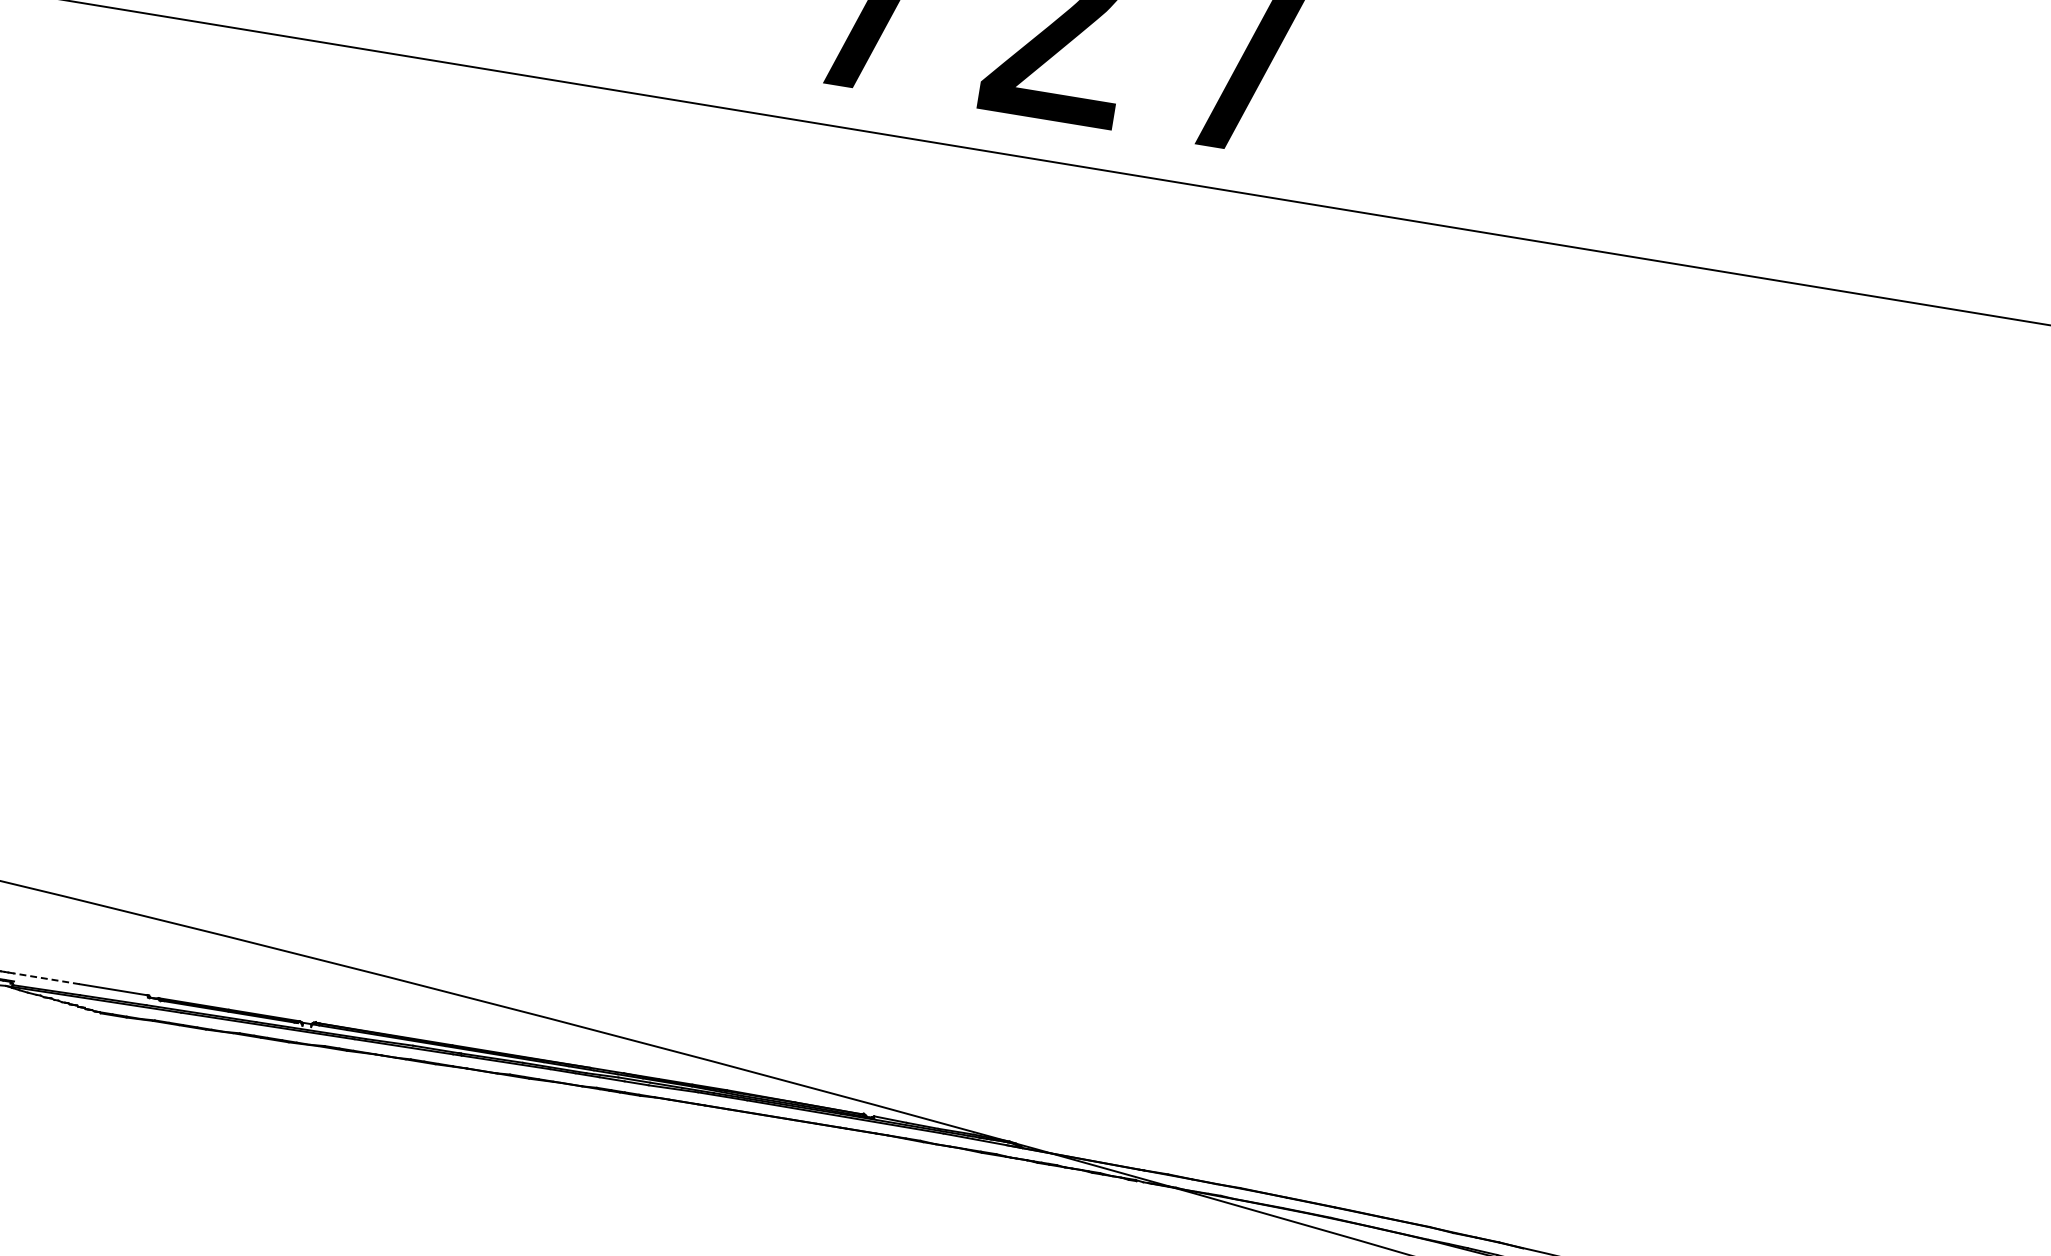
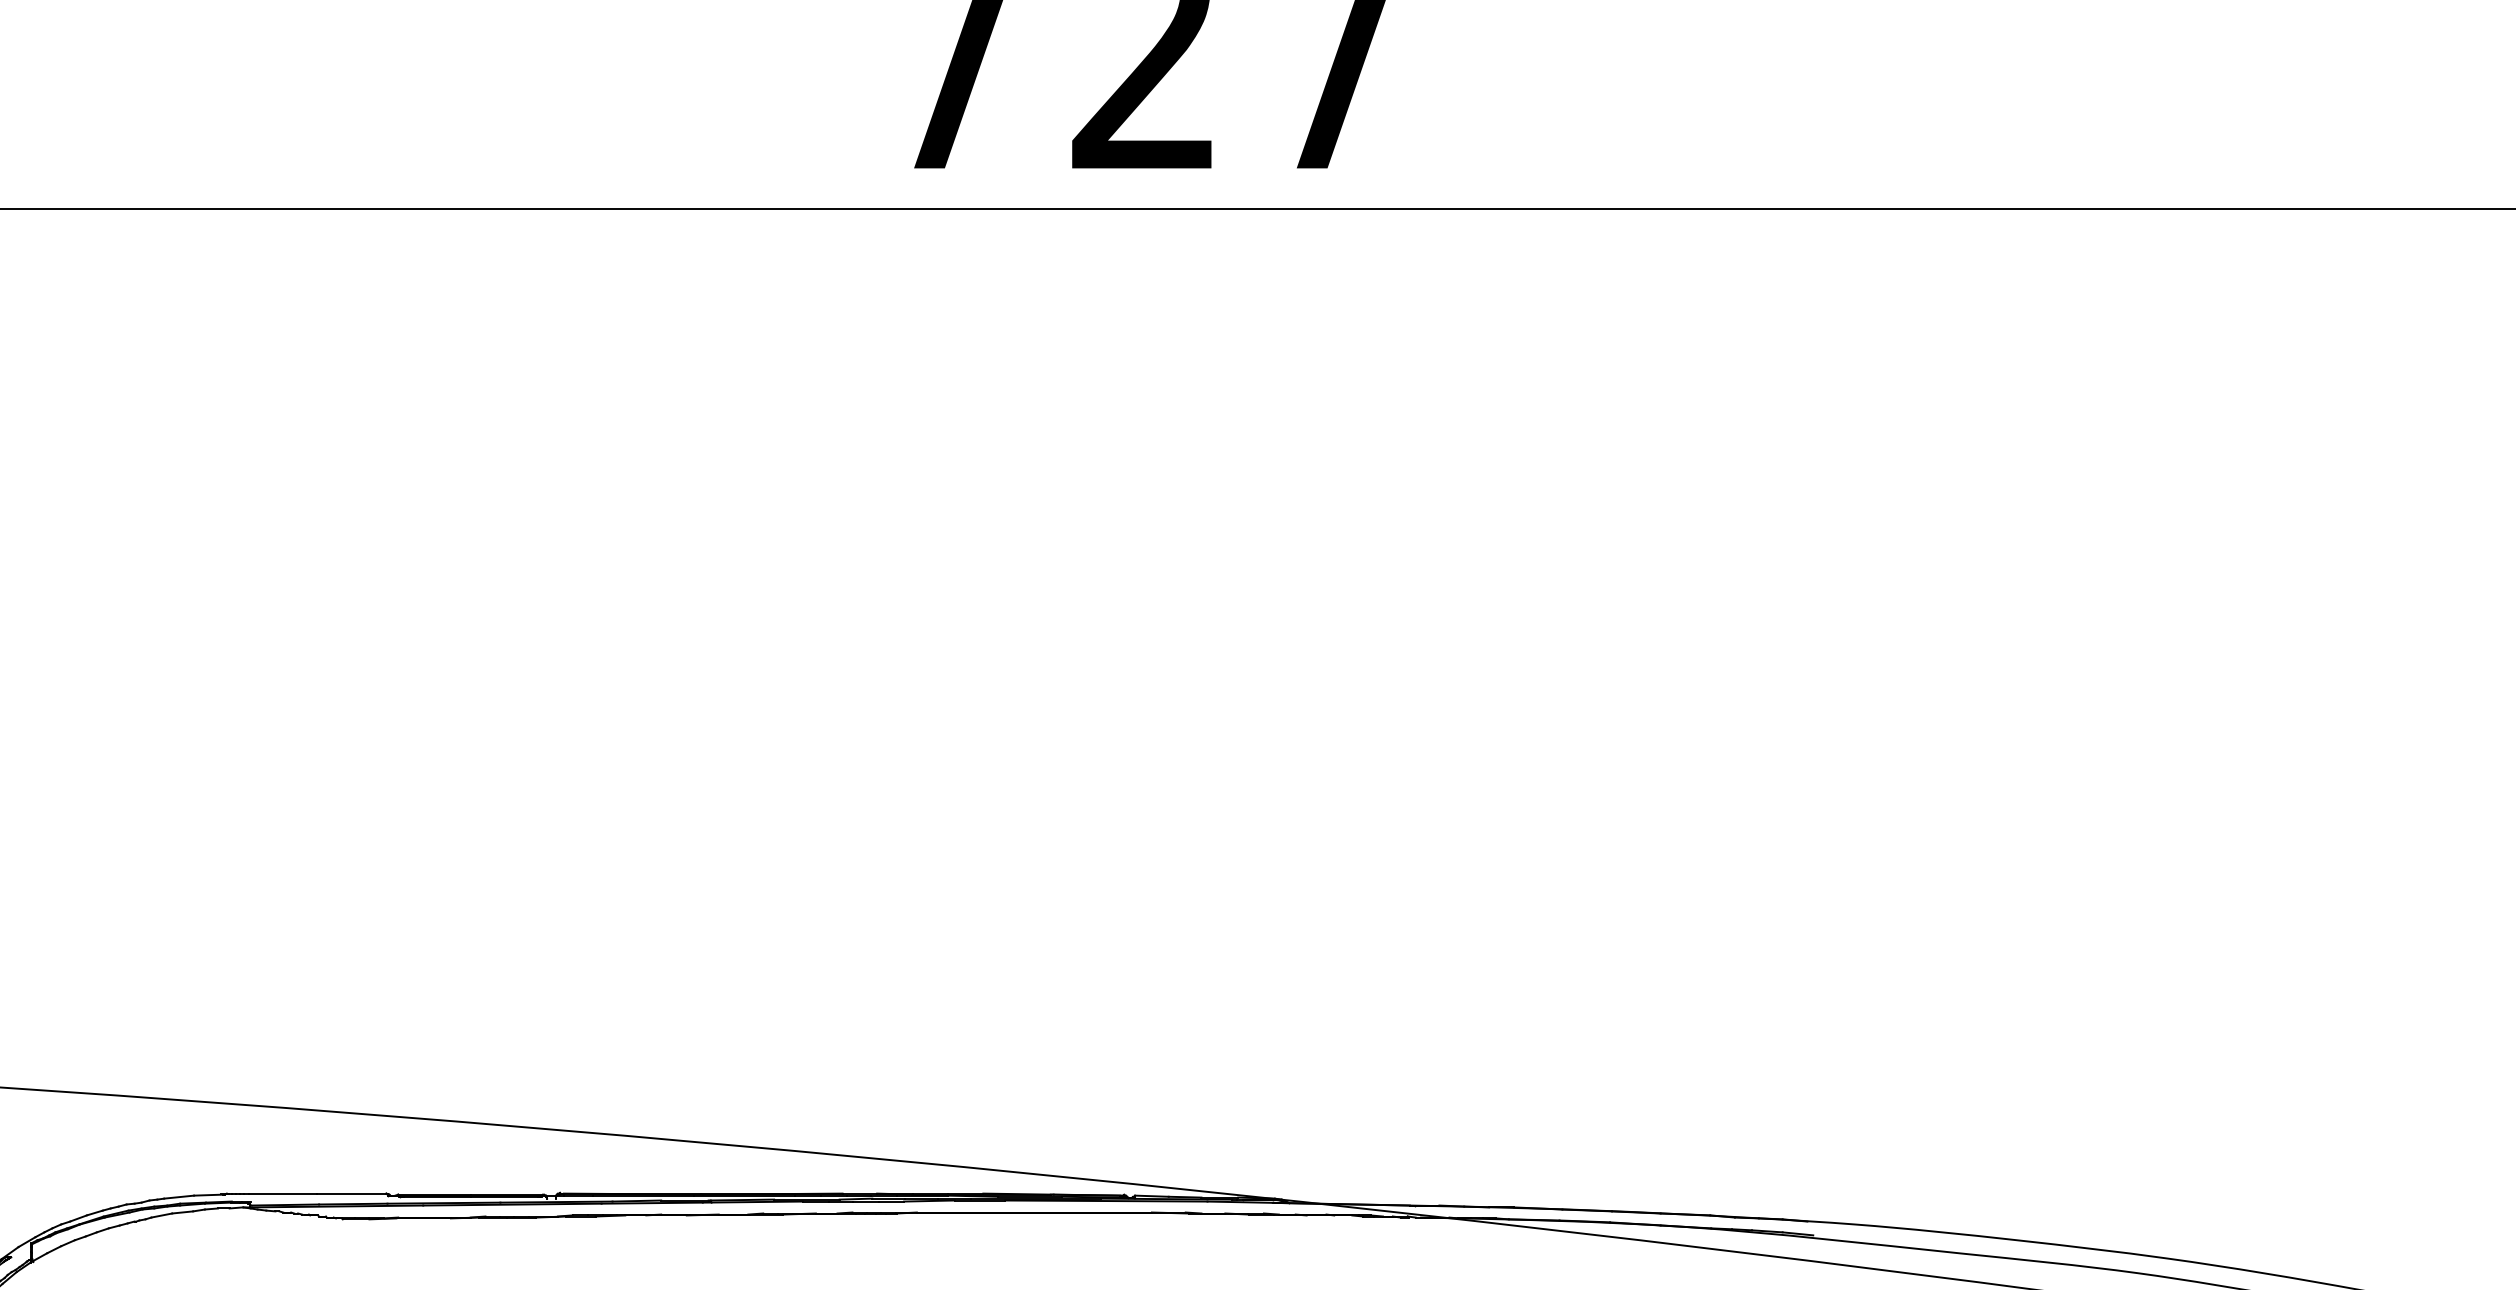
line: (46, 978) -> (282, 1193), dashed -> solid

